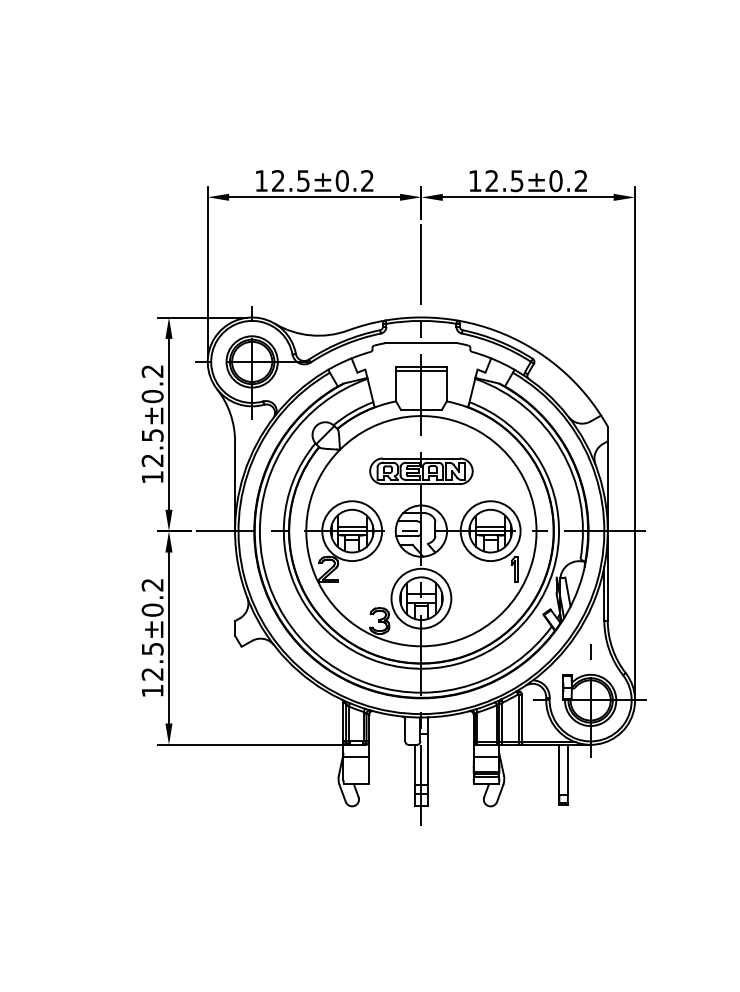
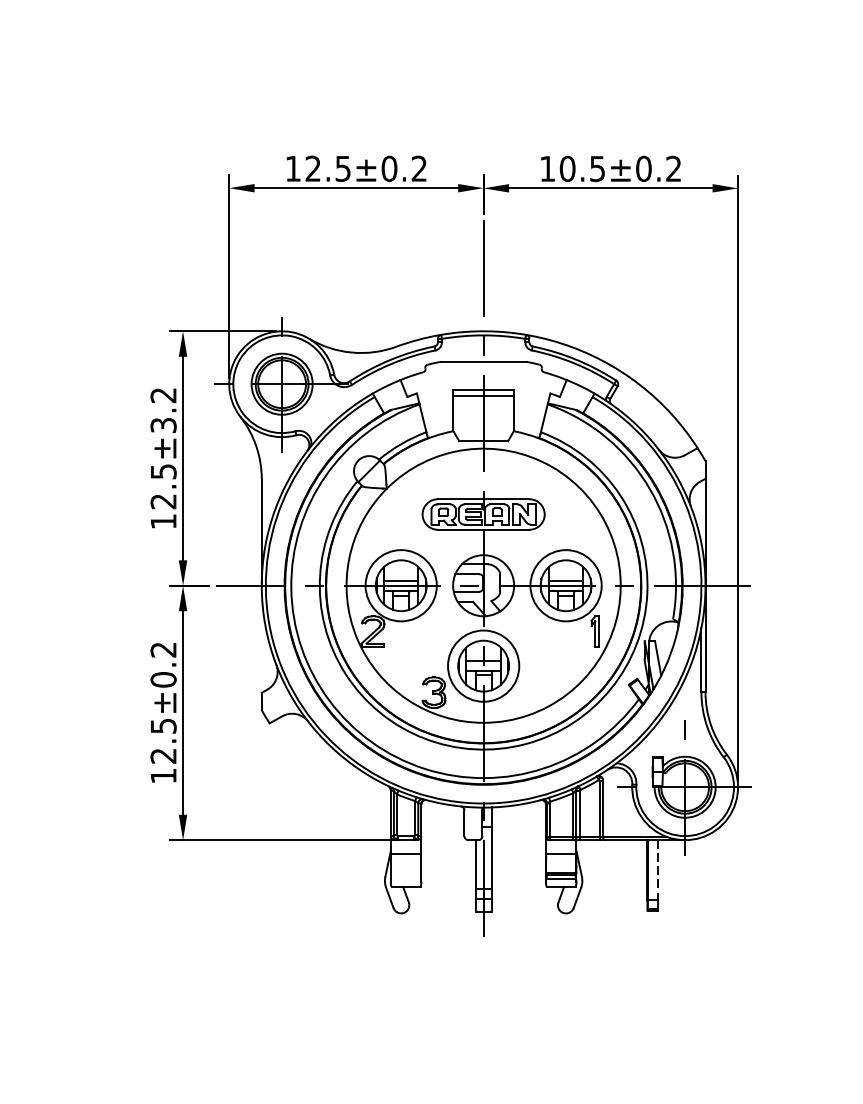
text: (491, 181) -> (567, 169), 12.5±0.2 -> 10.5±0.2
text: (152, 396) -> (163, 425), 12.5±0.2 -> 12.5±3.2
line: (567, 769) -> (657, 869), solid -> dashed

